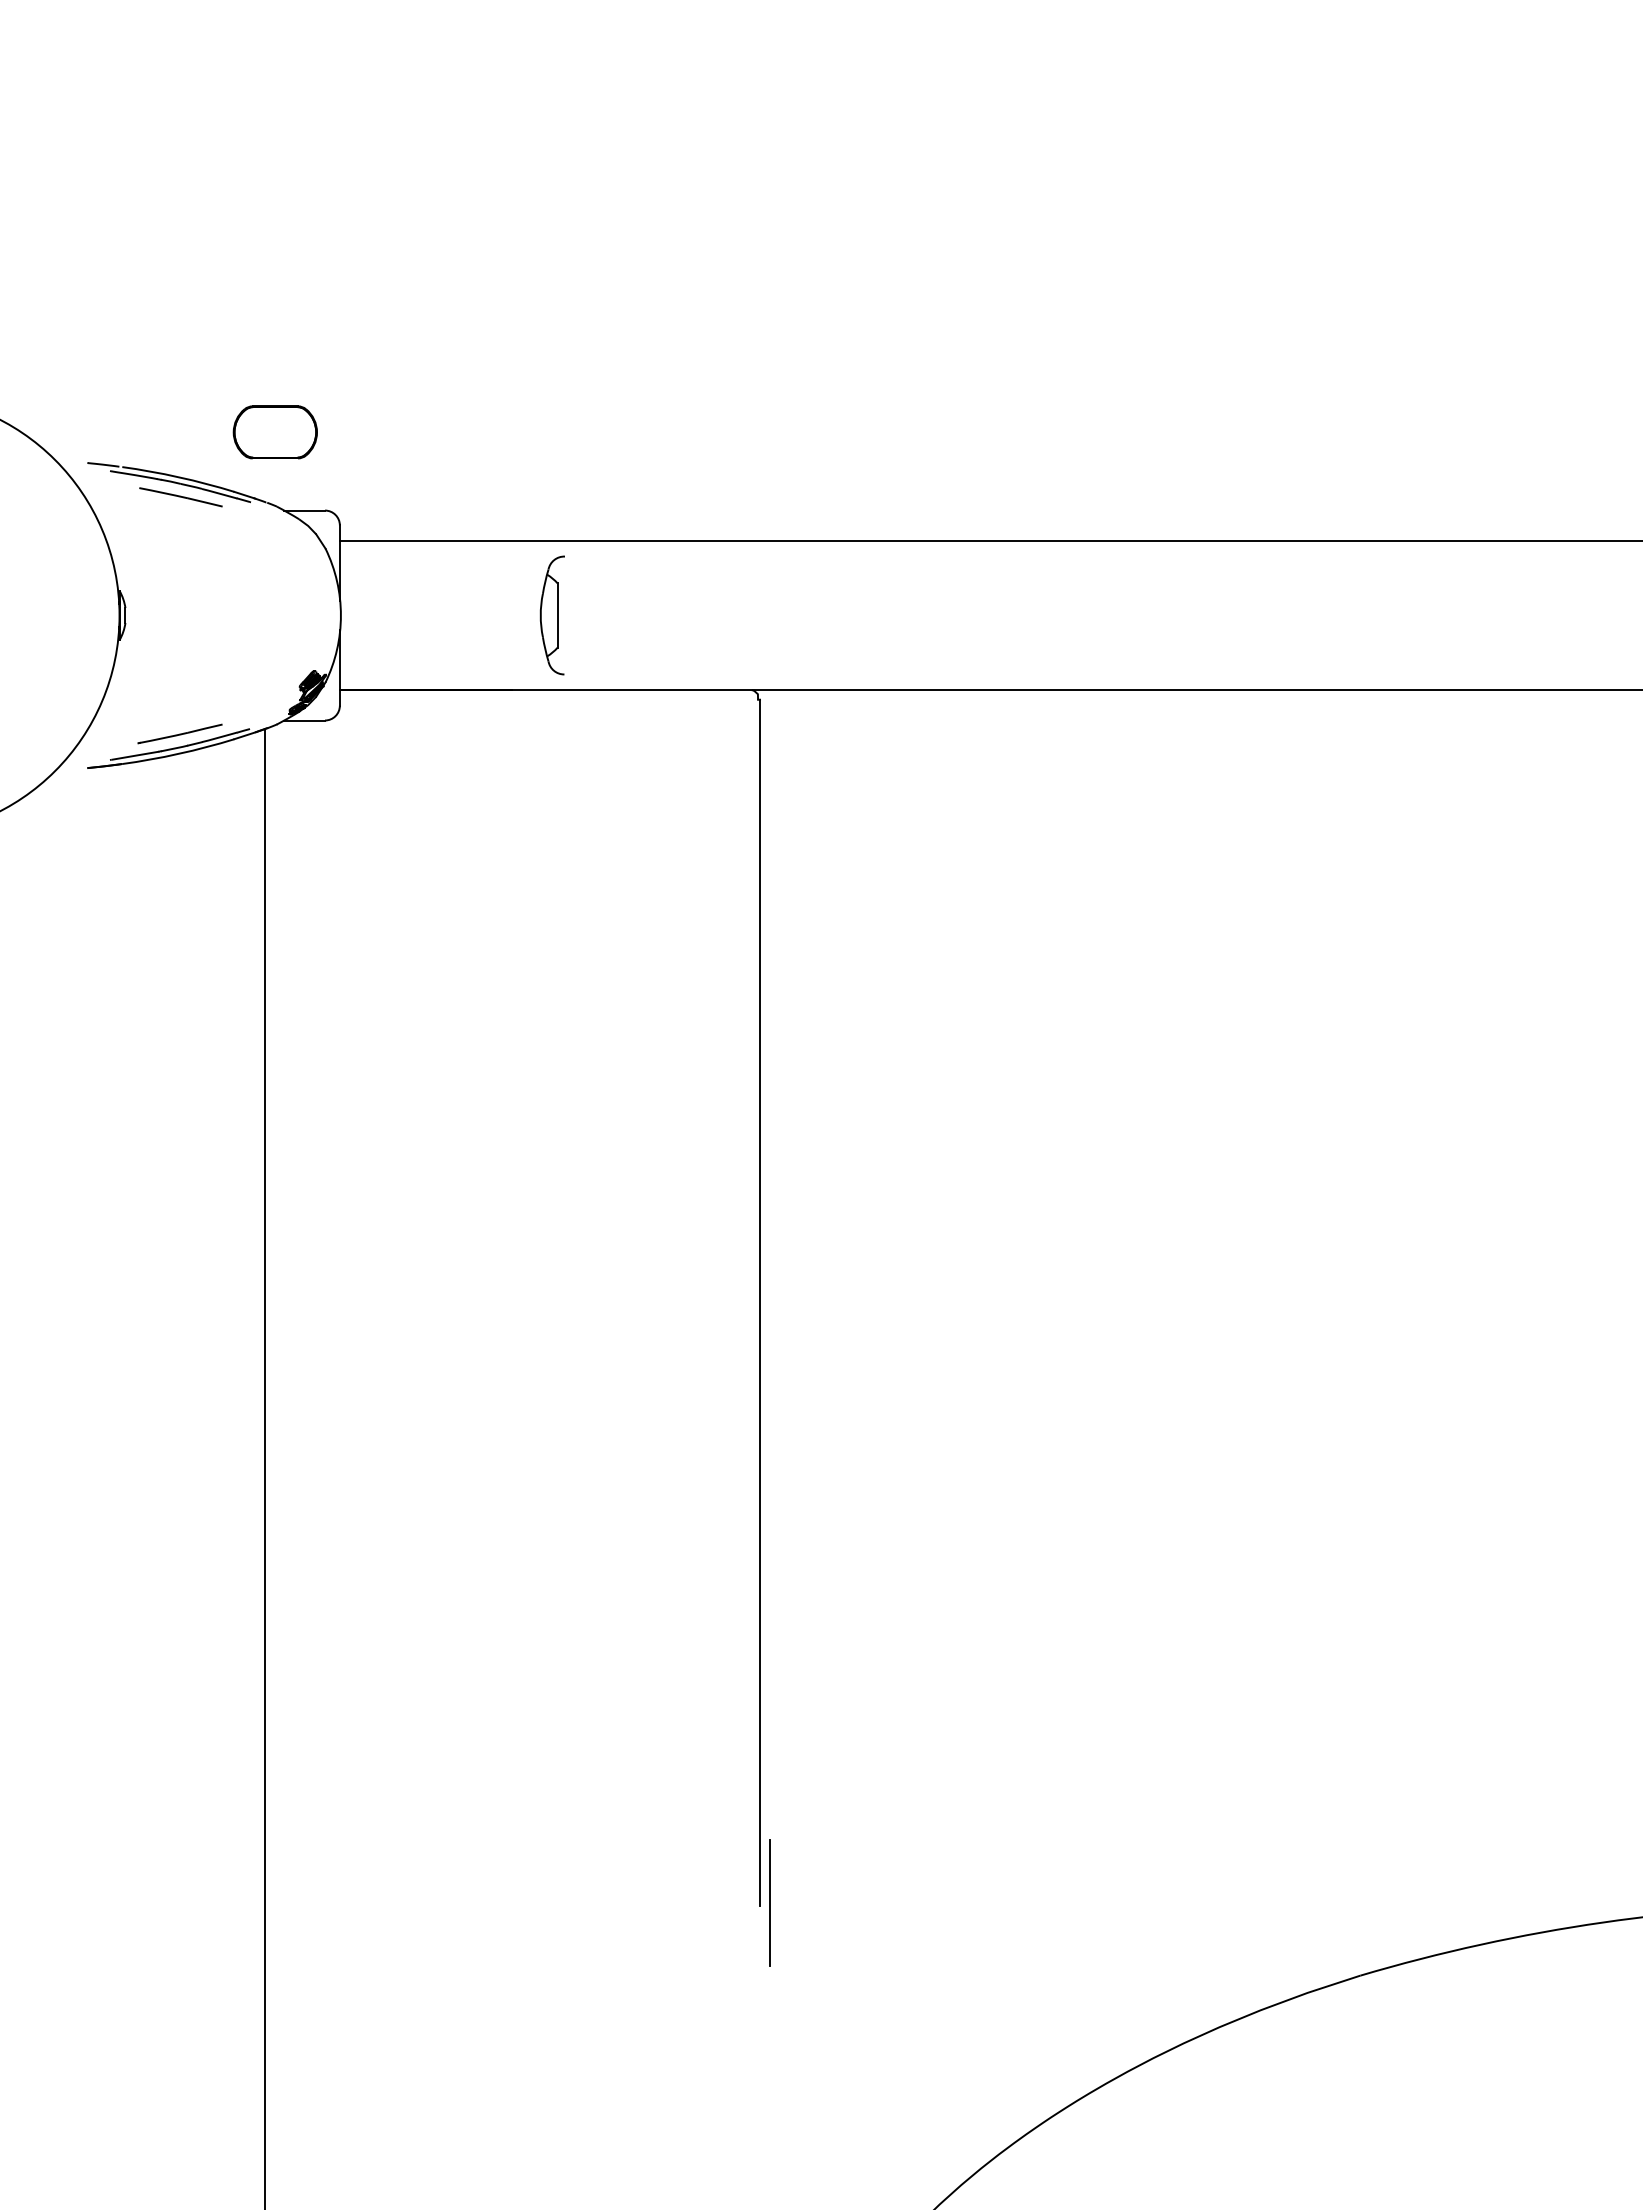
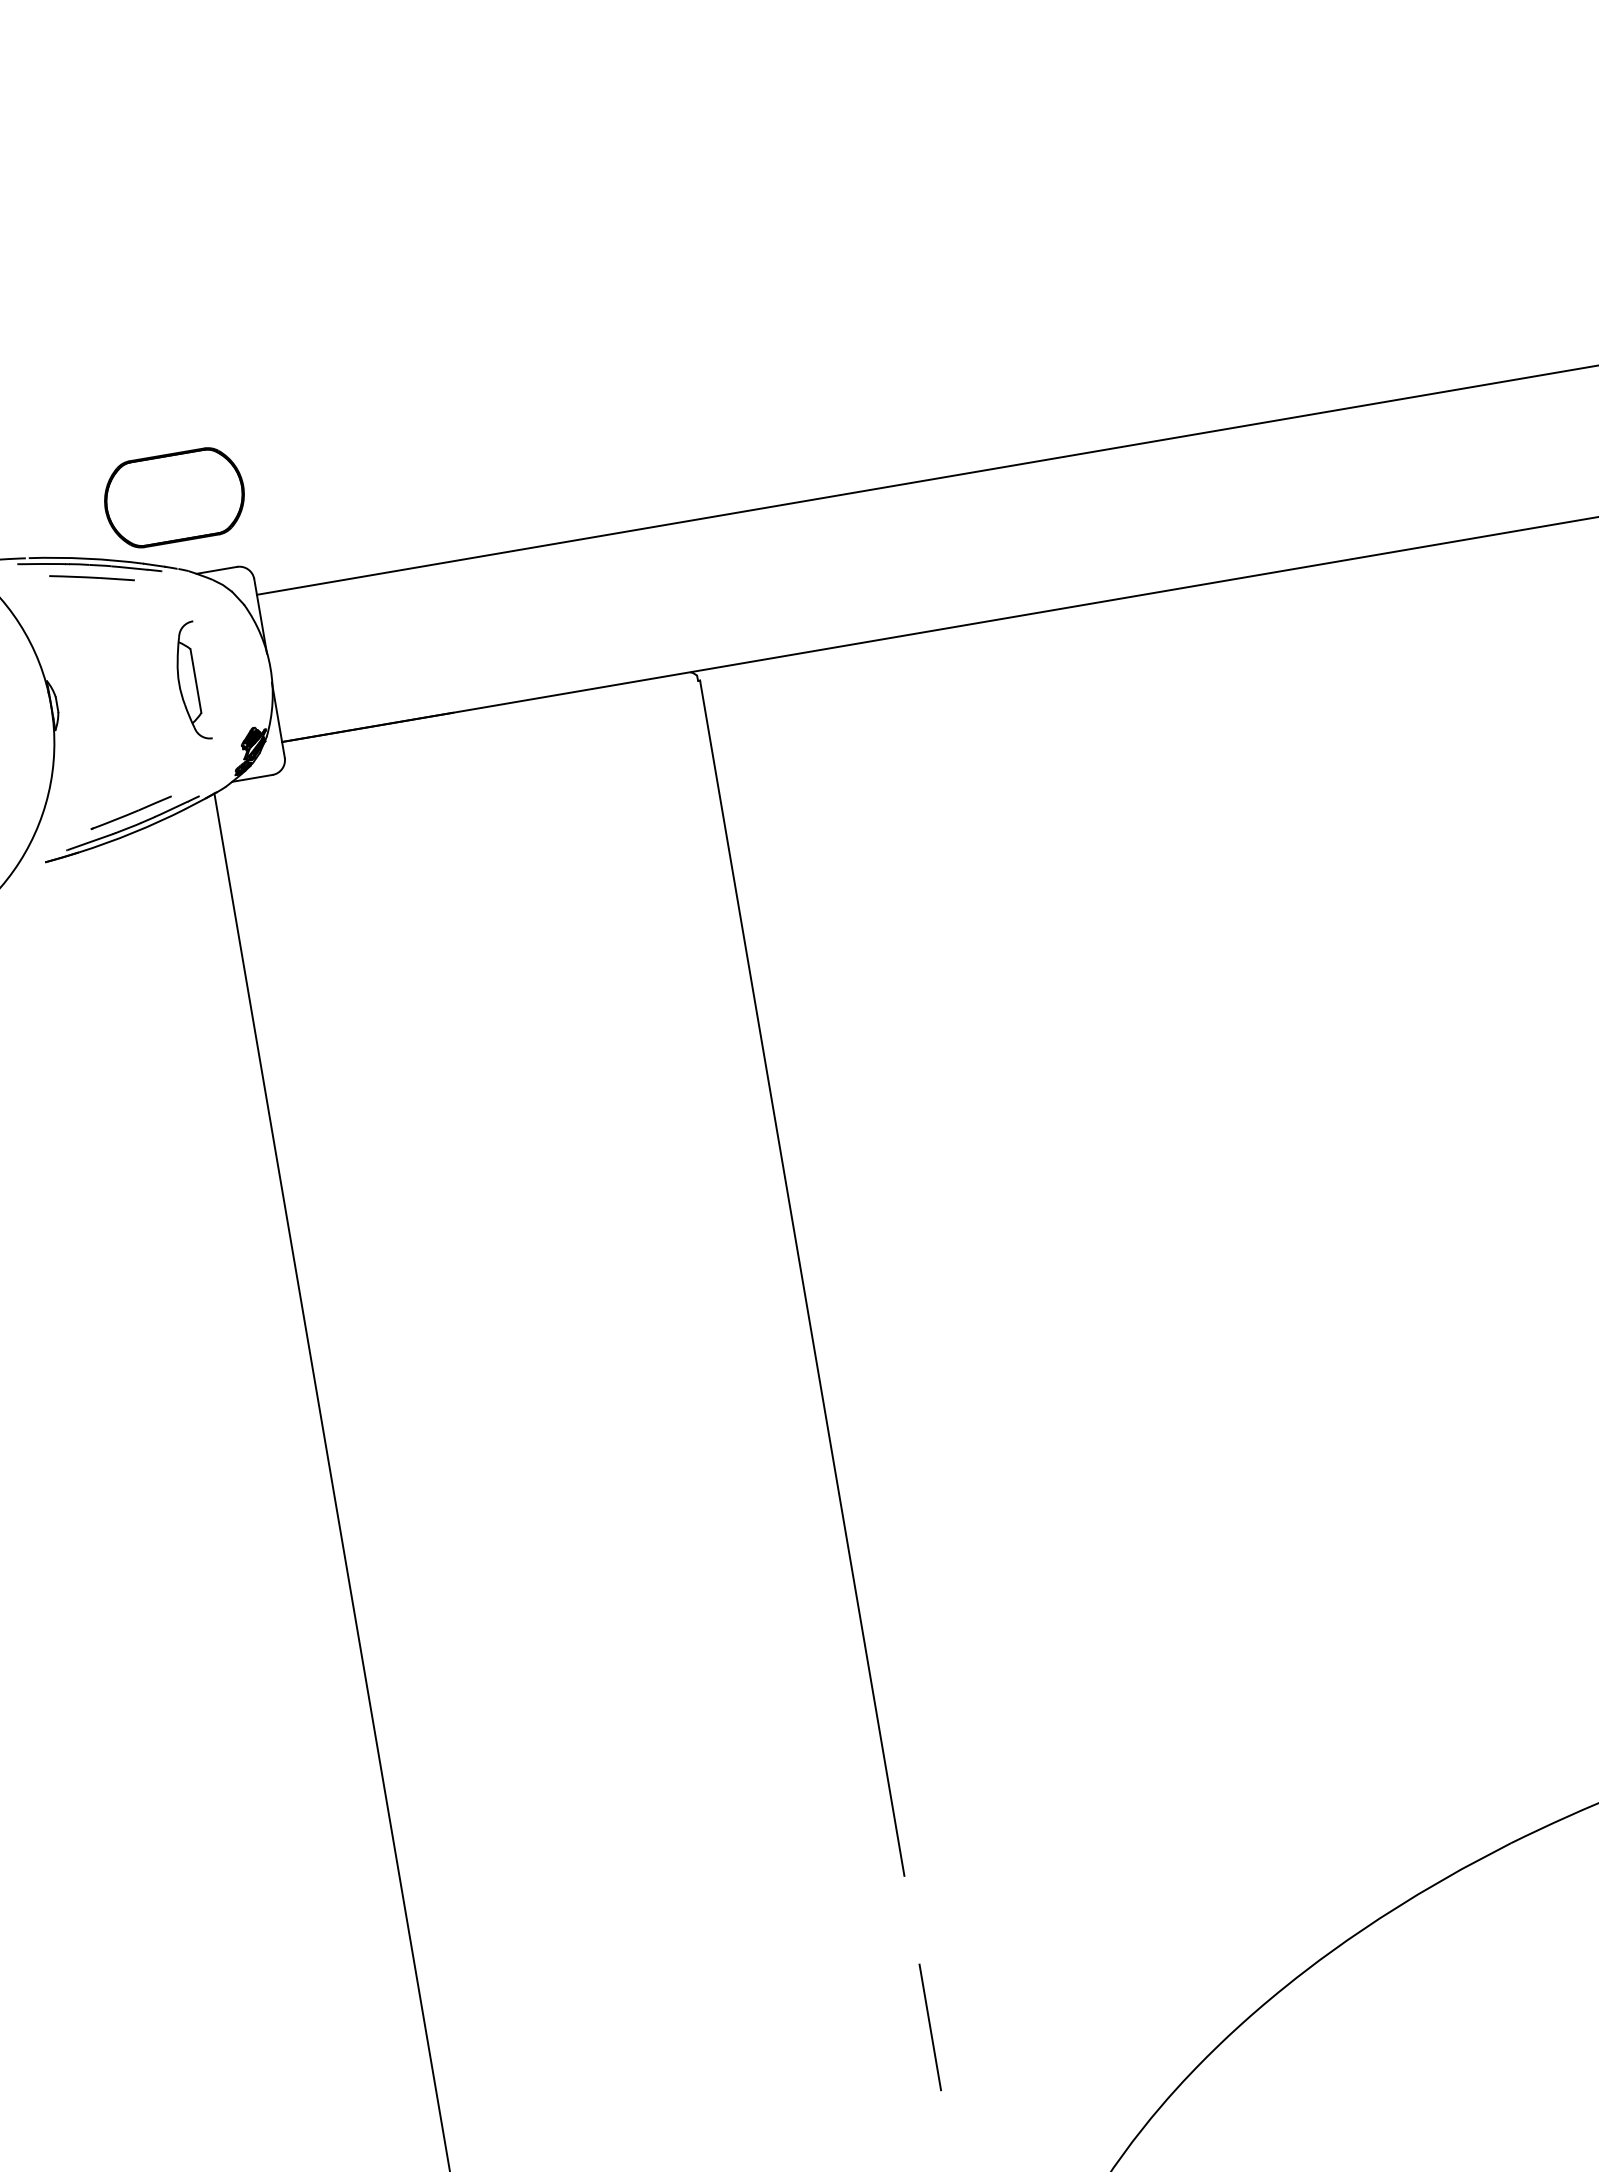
part: (275, 432) -> (174, 497), size x1.67
part: (551, 615) -> (189, 681), moved
line: (769, 1902) -> (929, 2027), moved

